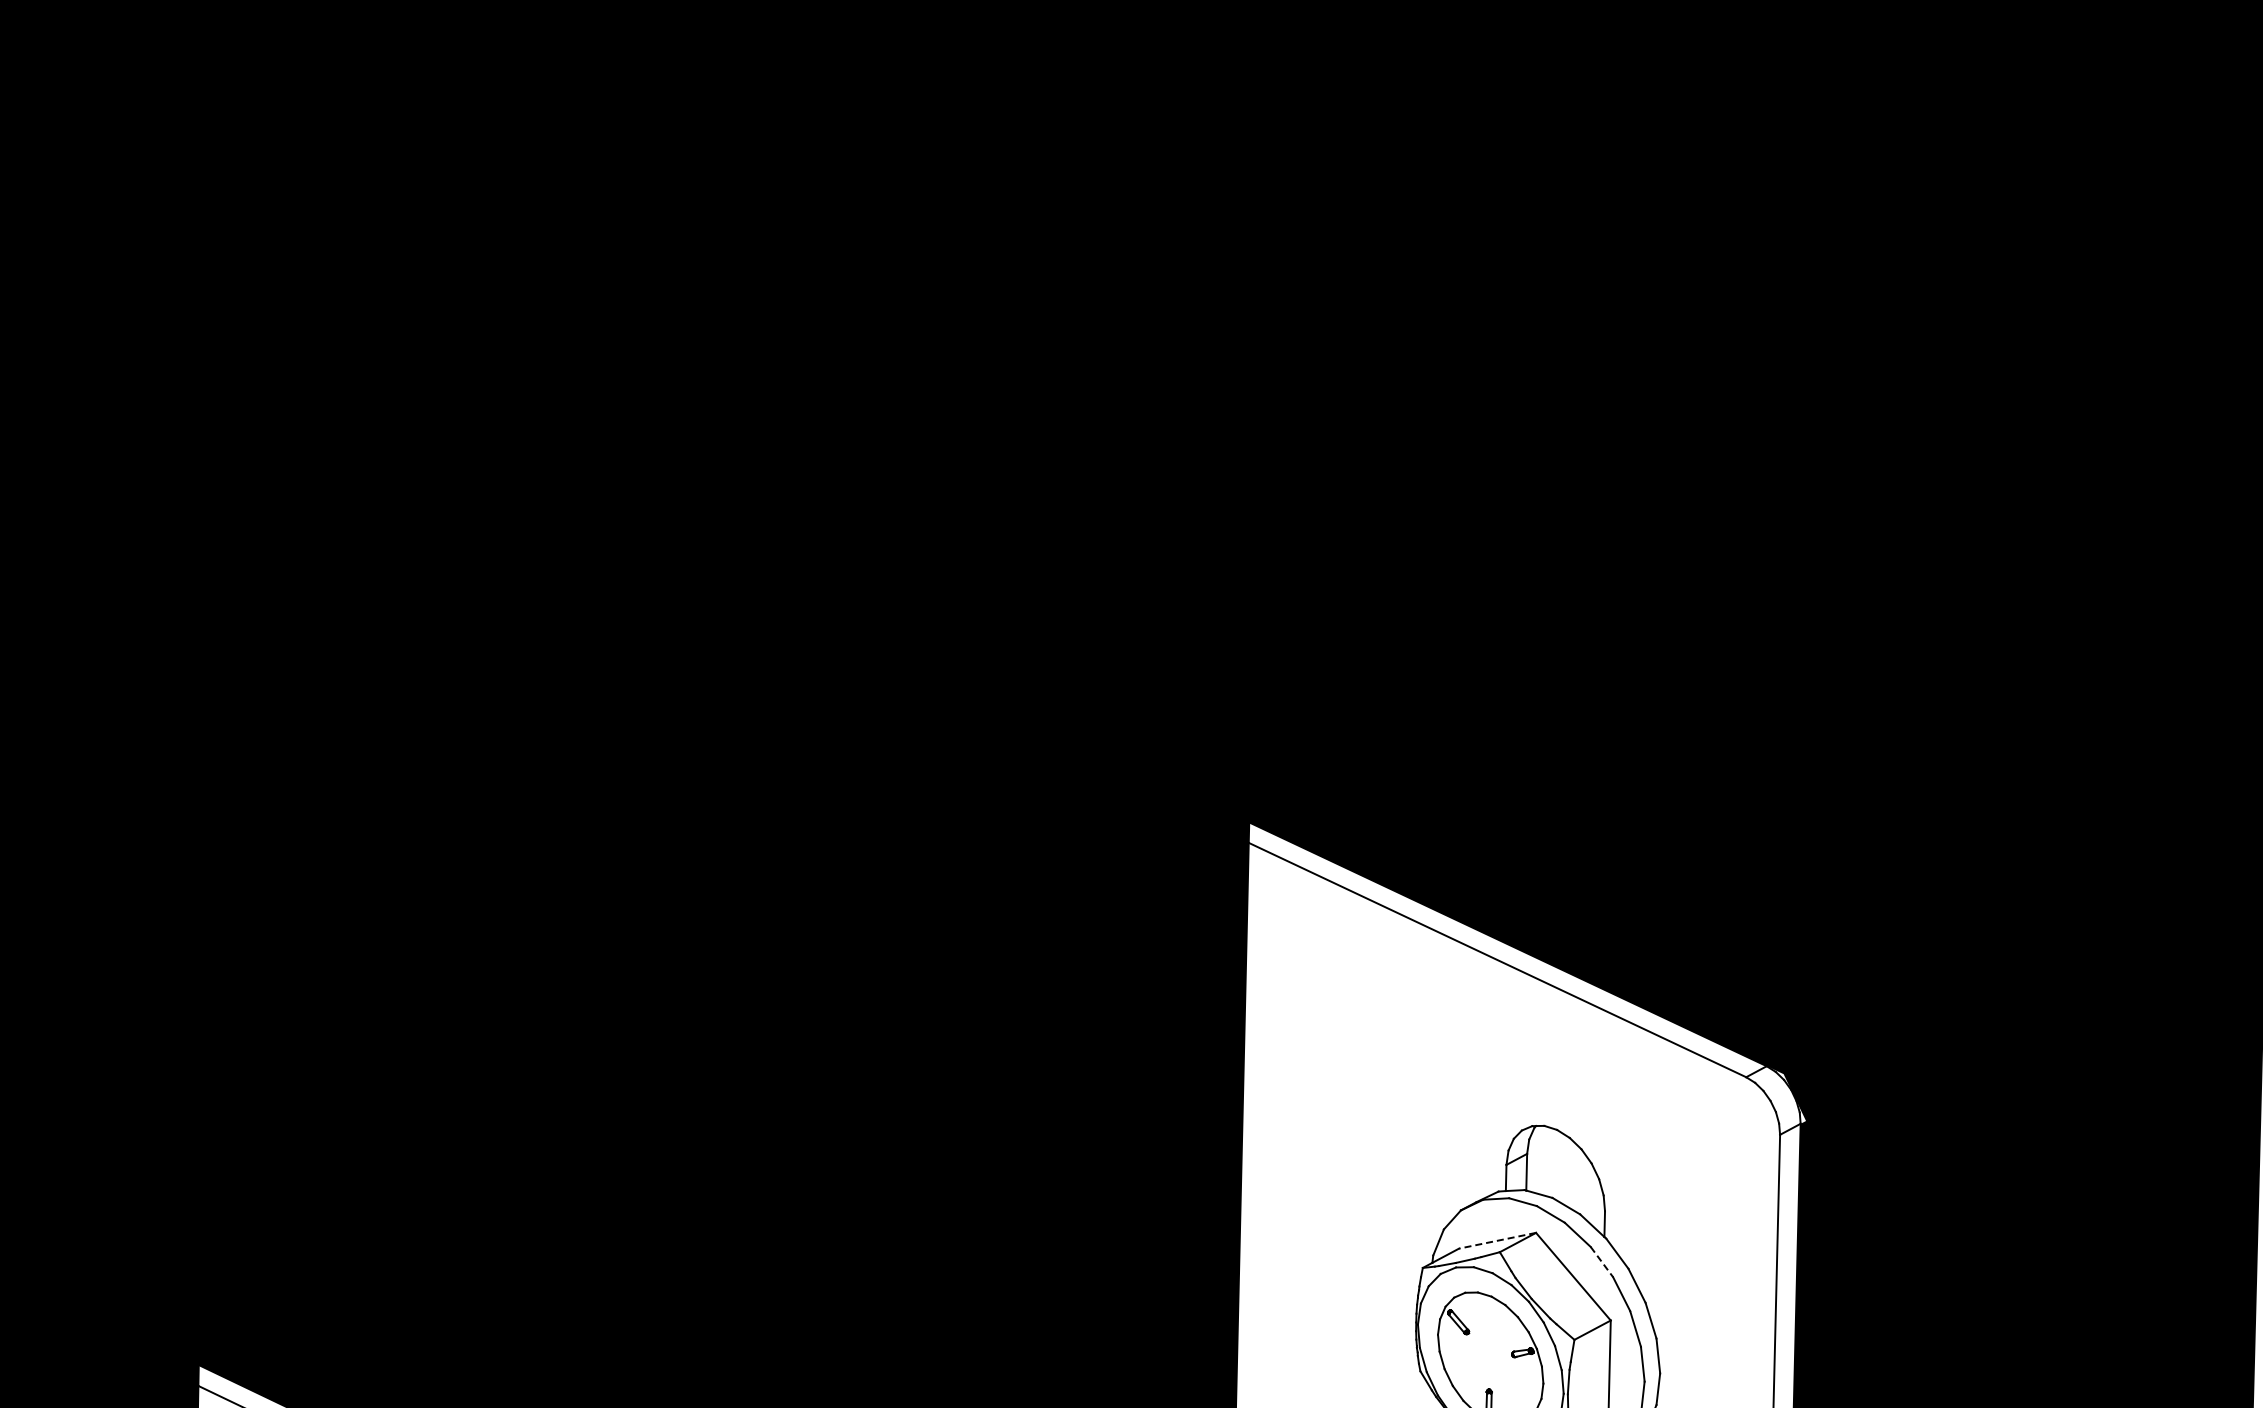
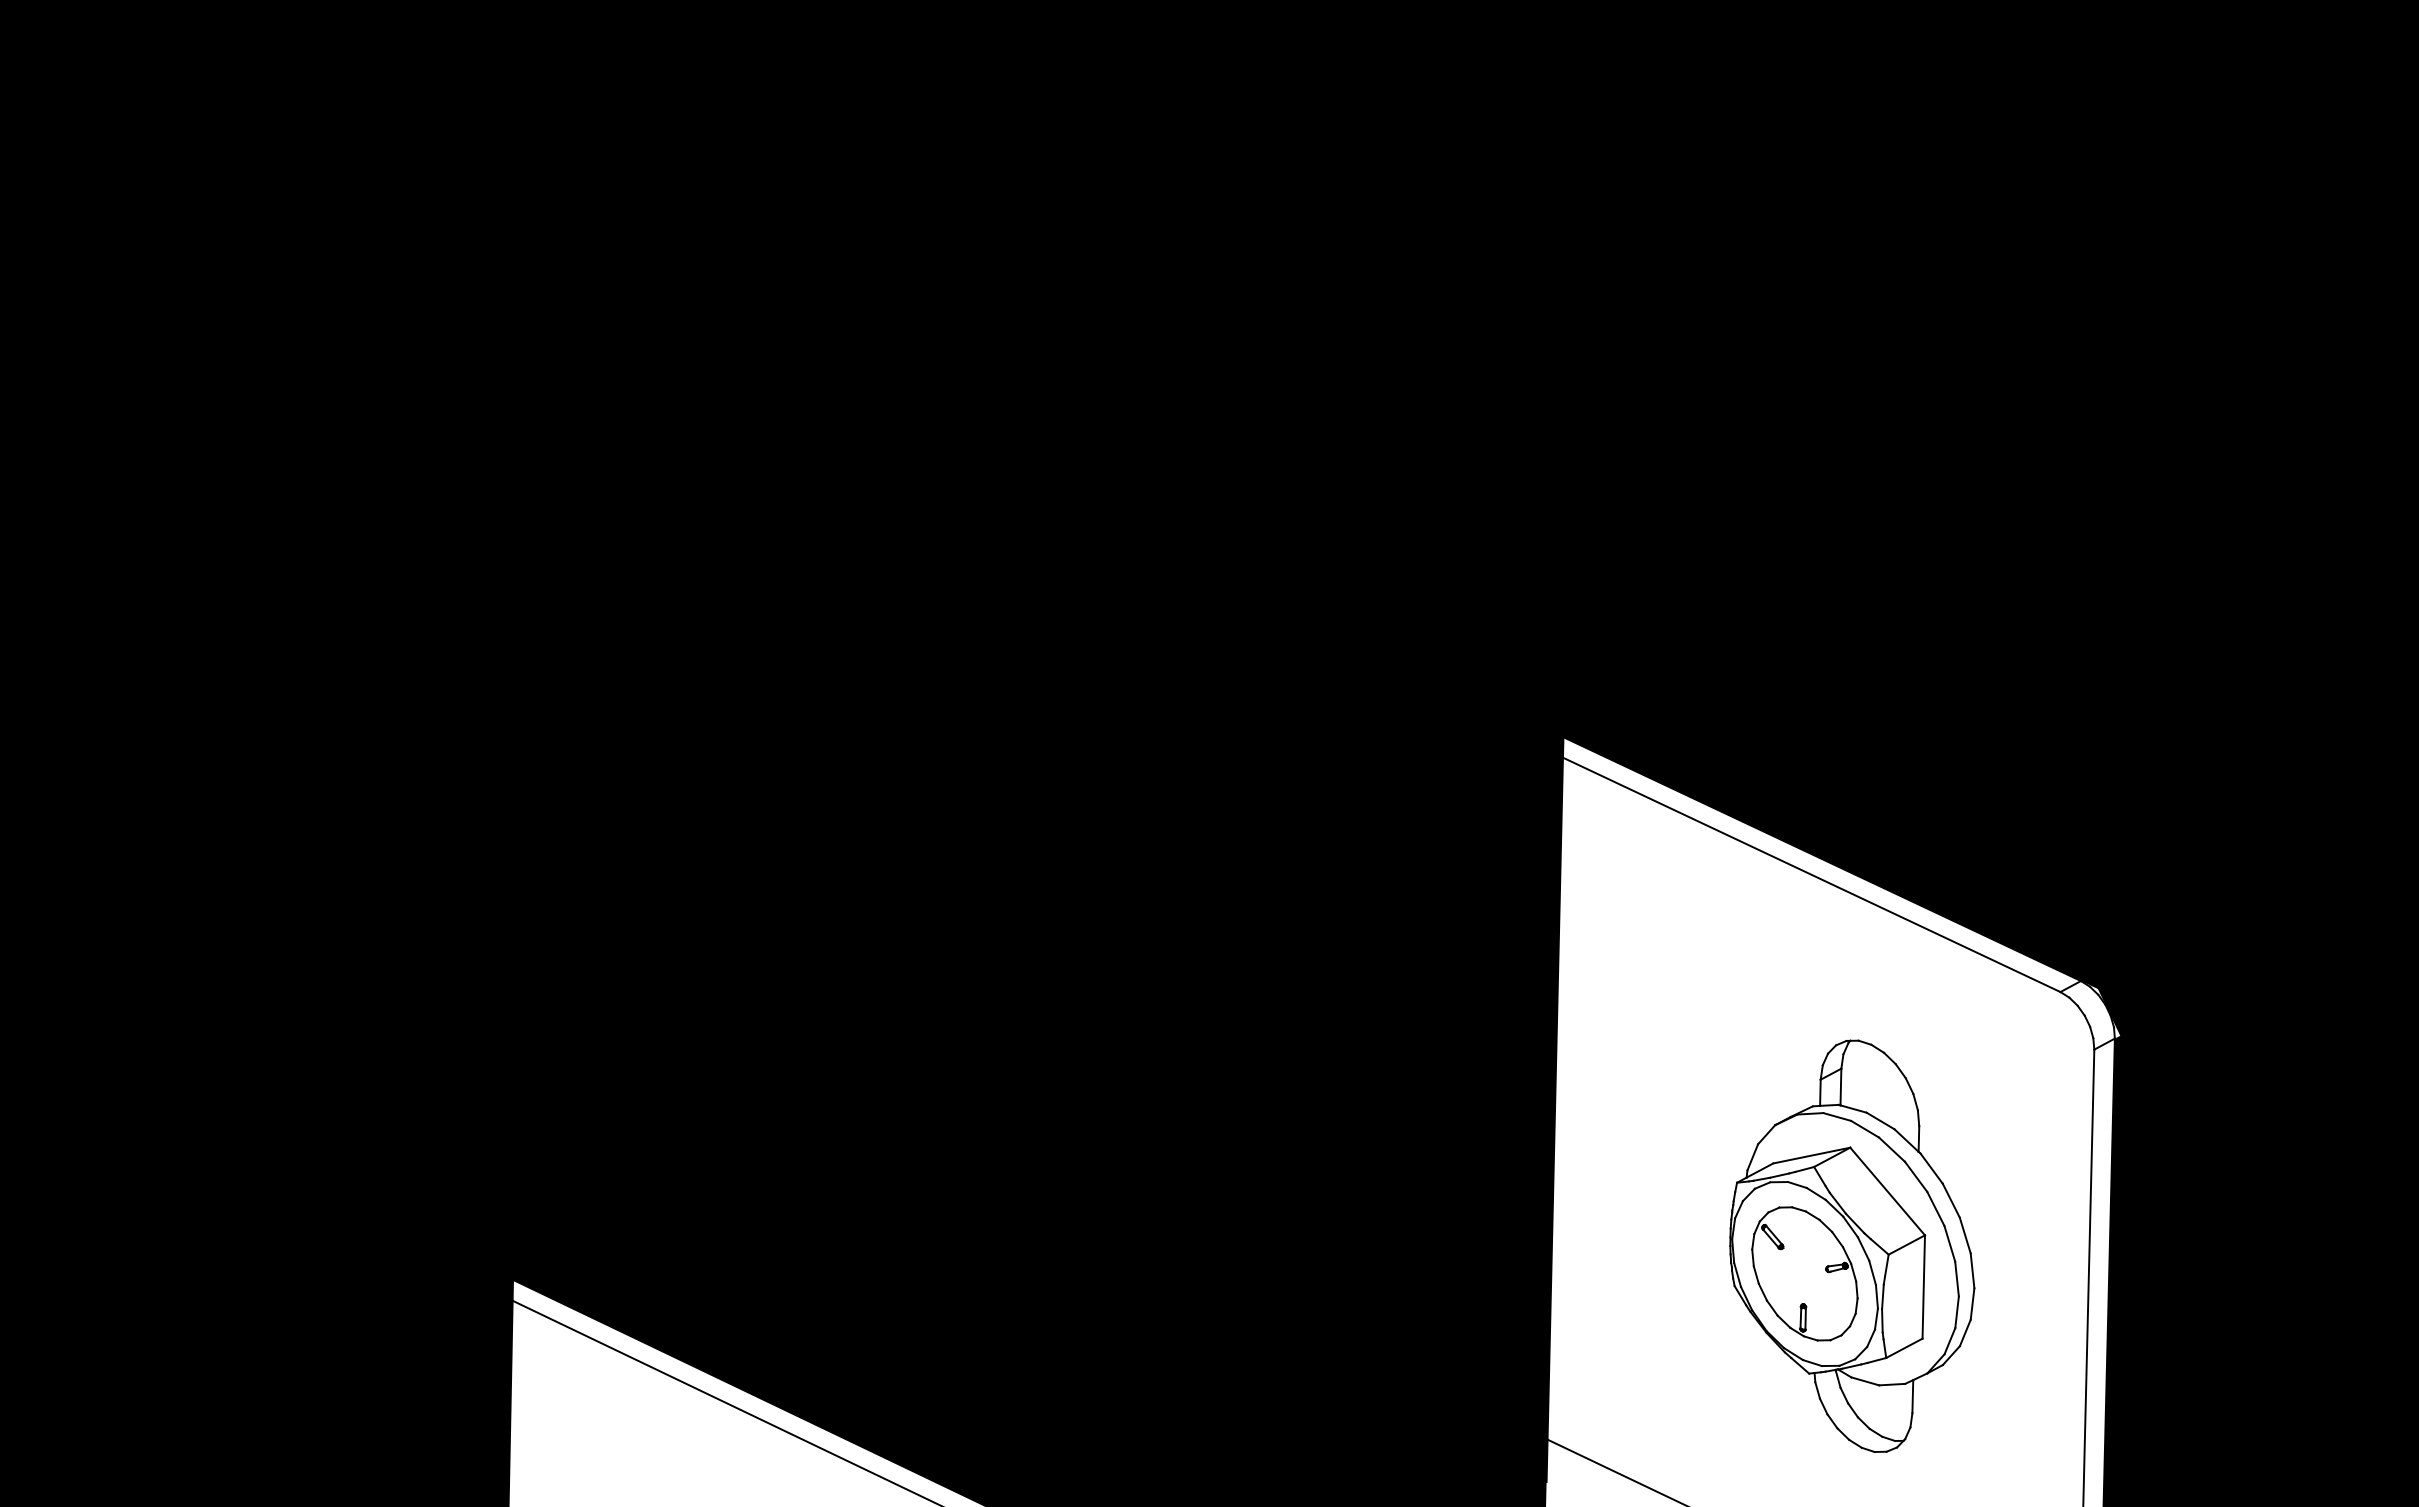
line: (1497, 1240) -> (1811, 1155), dashed -> solid
line: (1602, 1261) -> (1916, 1176), dashed -> solid

